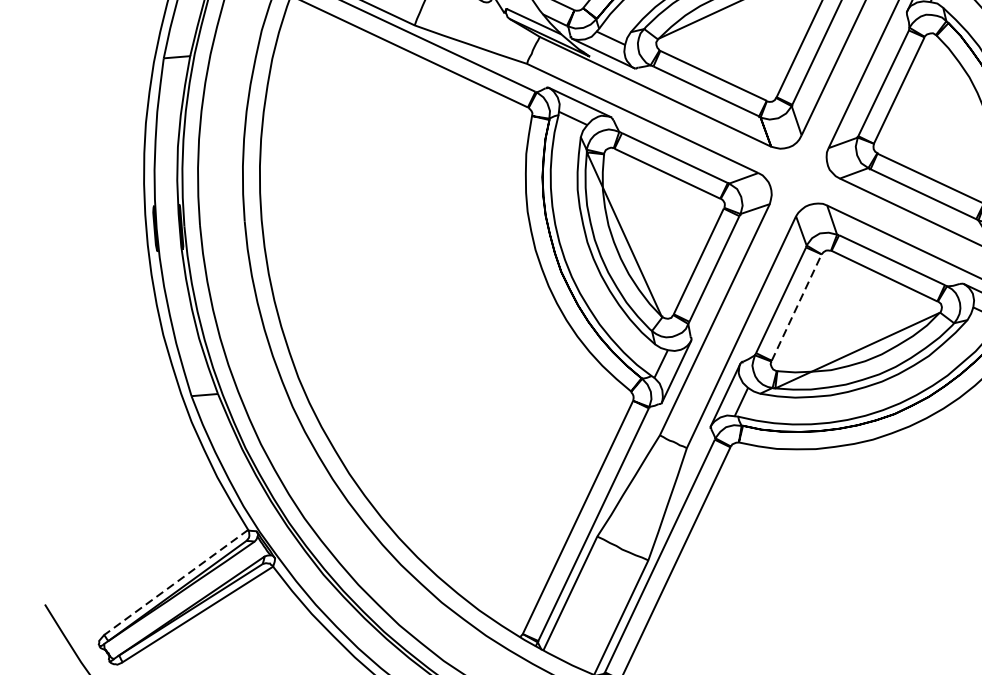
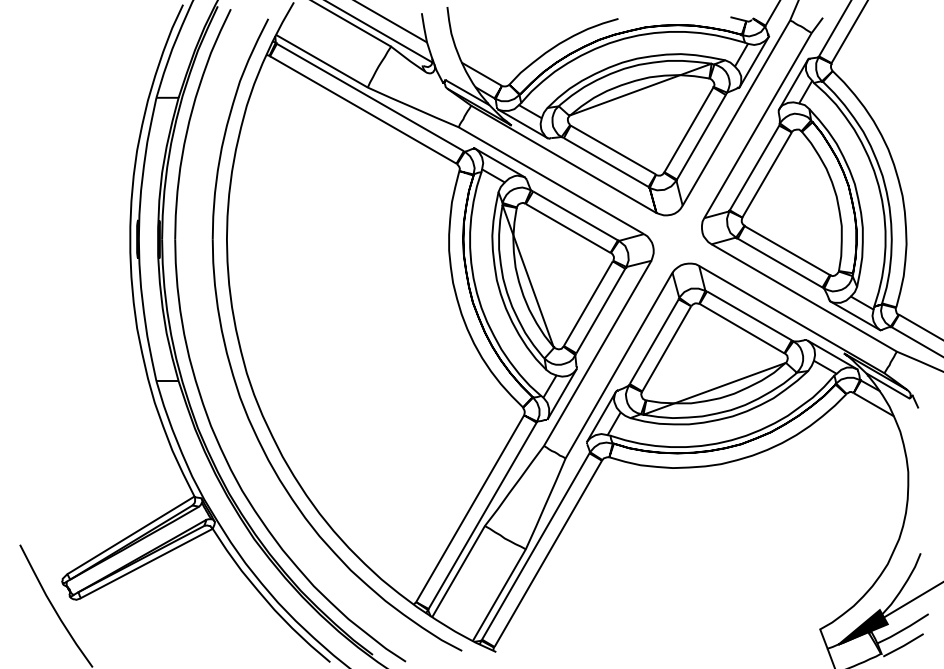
line: (797, 307) -> (667, 348), dashed -> solid
line: (175, 582) -> (130, 535), dashed -> solid

